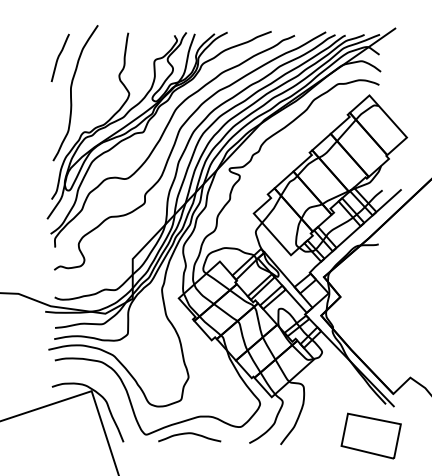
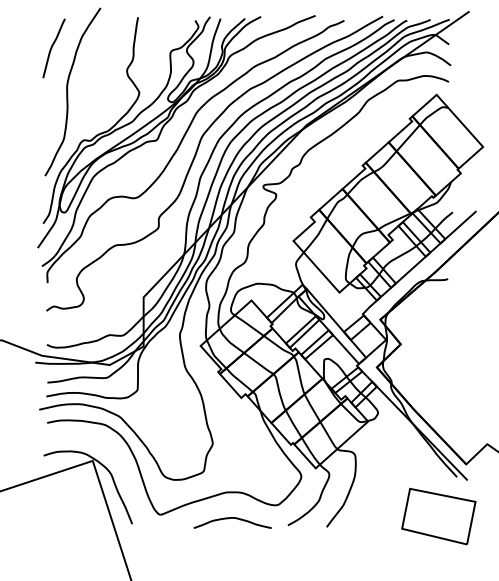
curve: (189, 434) -> (232, 519), moved

